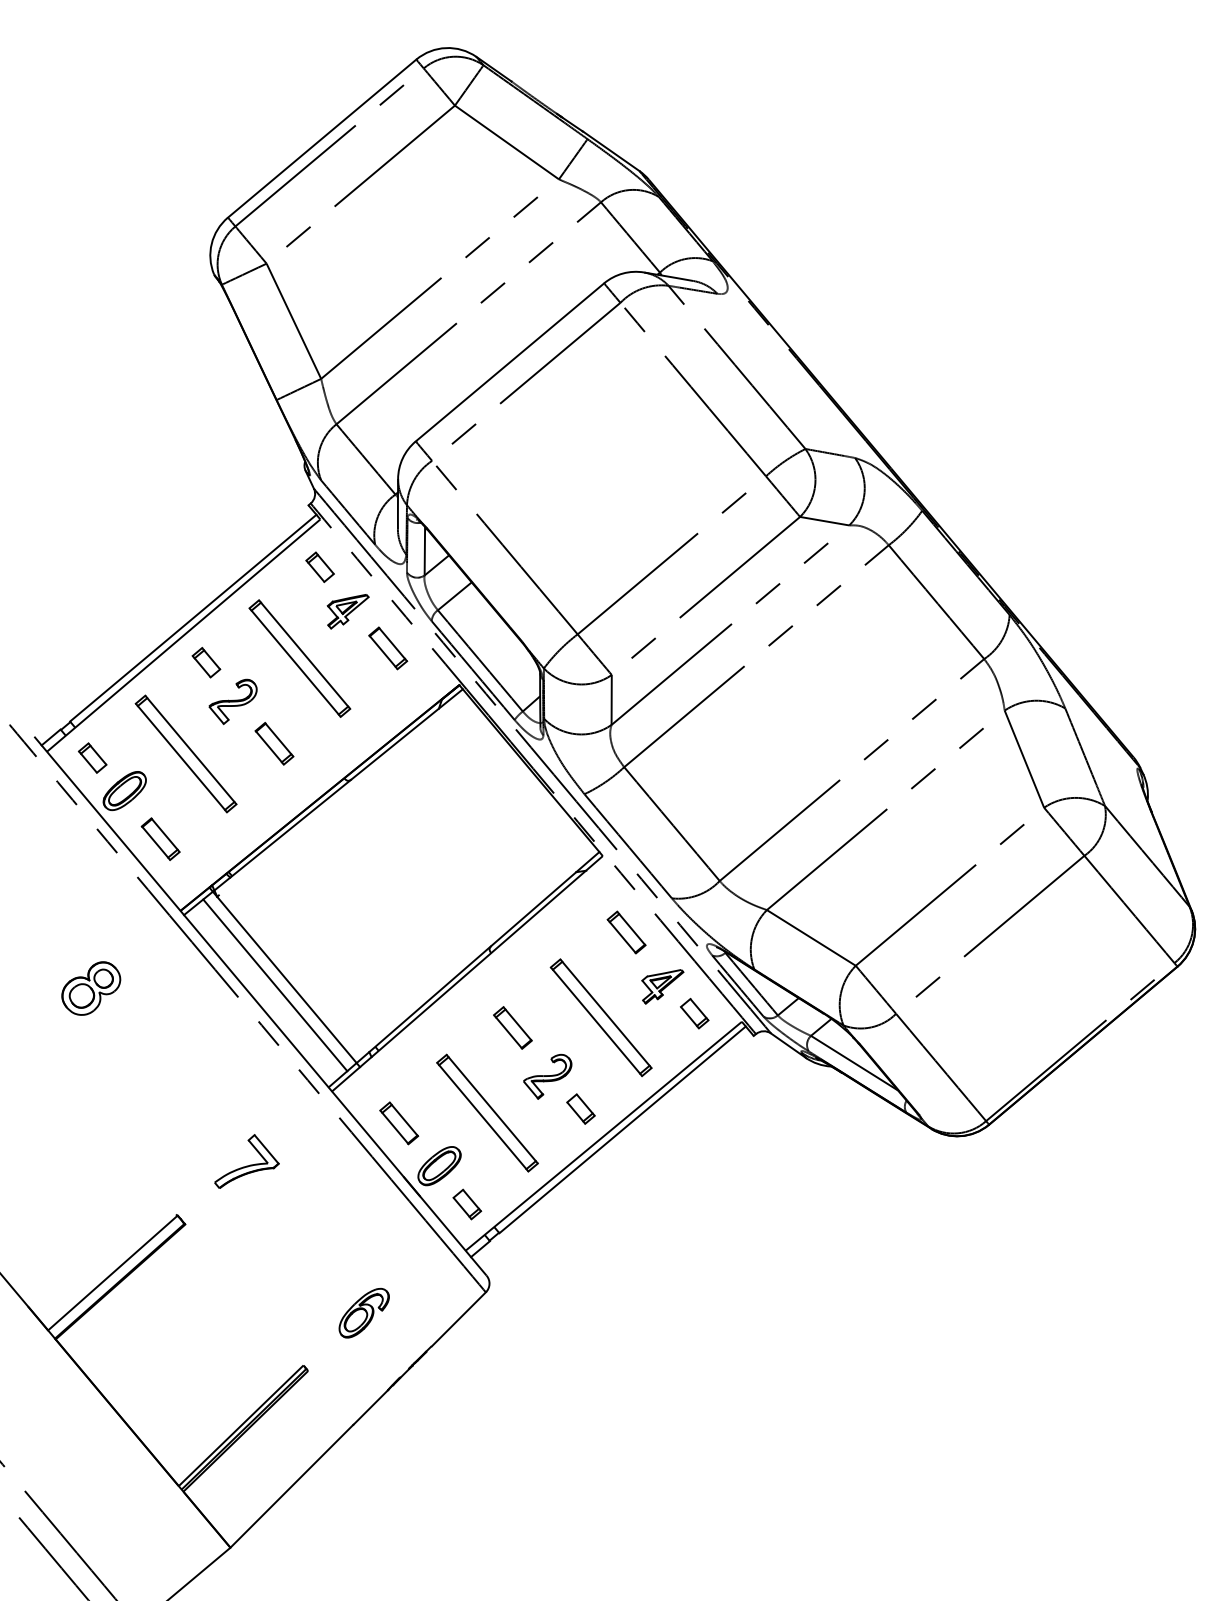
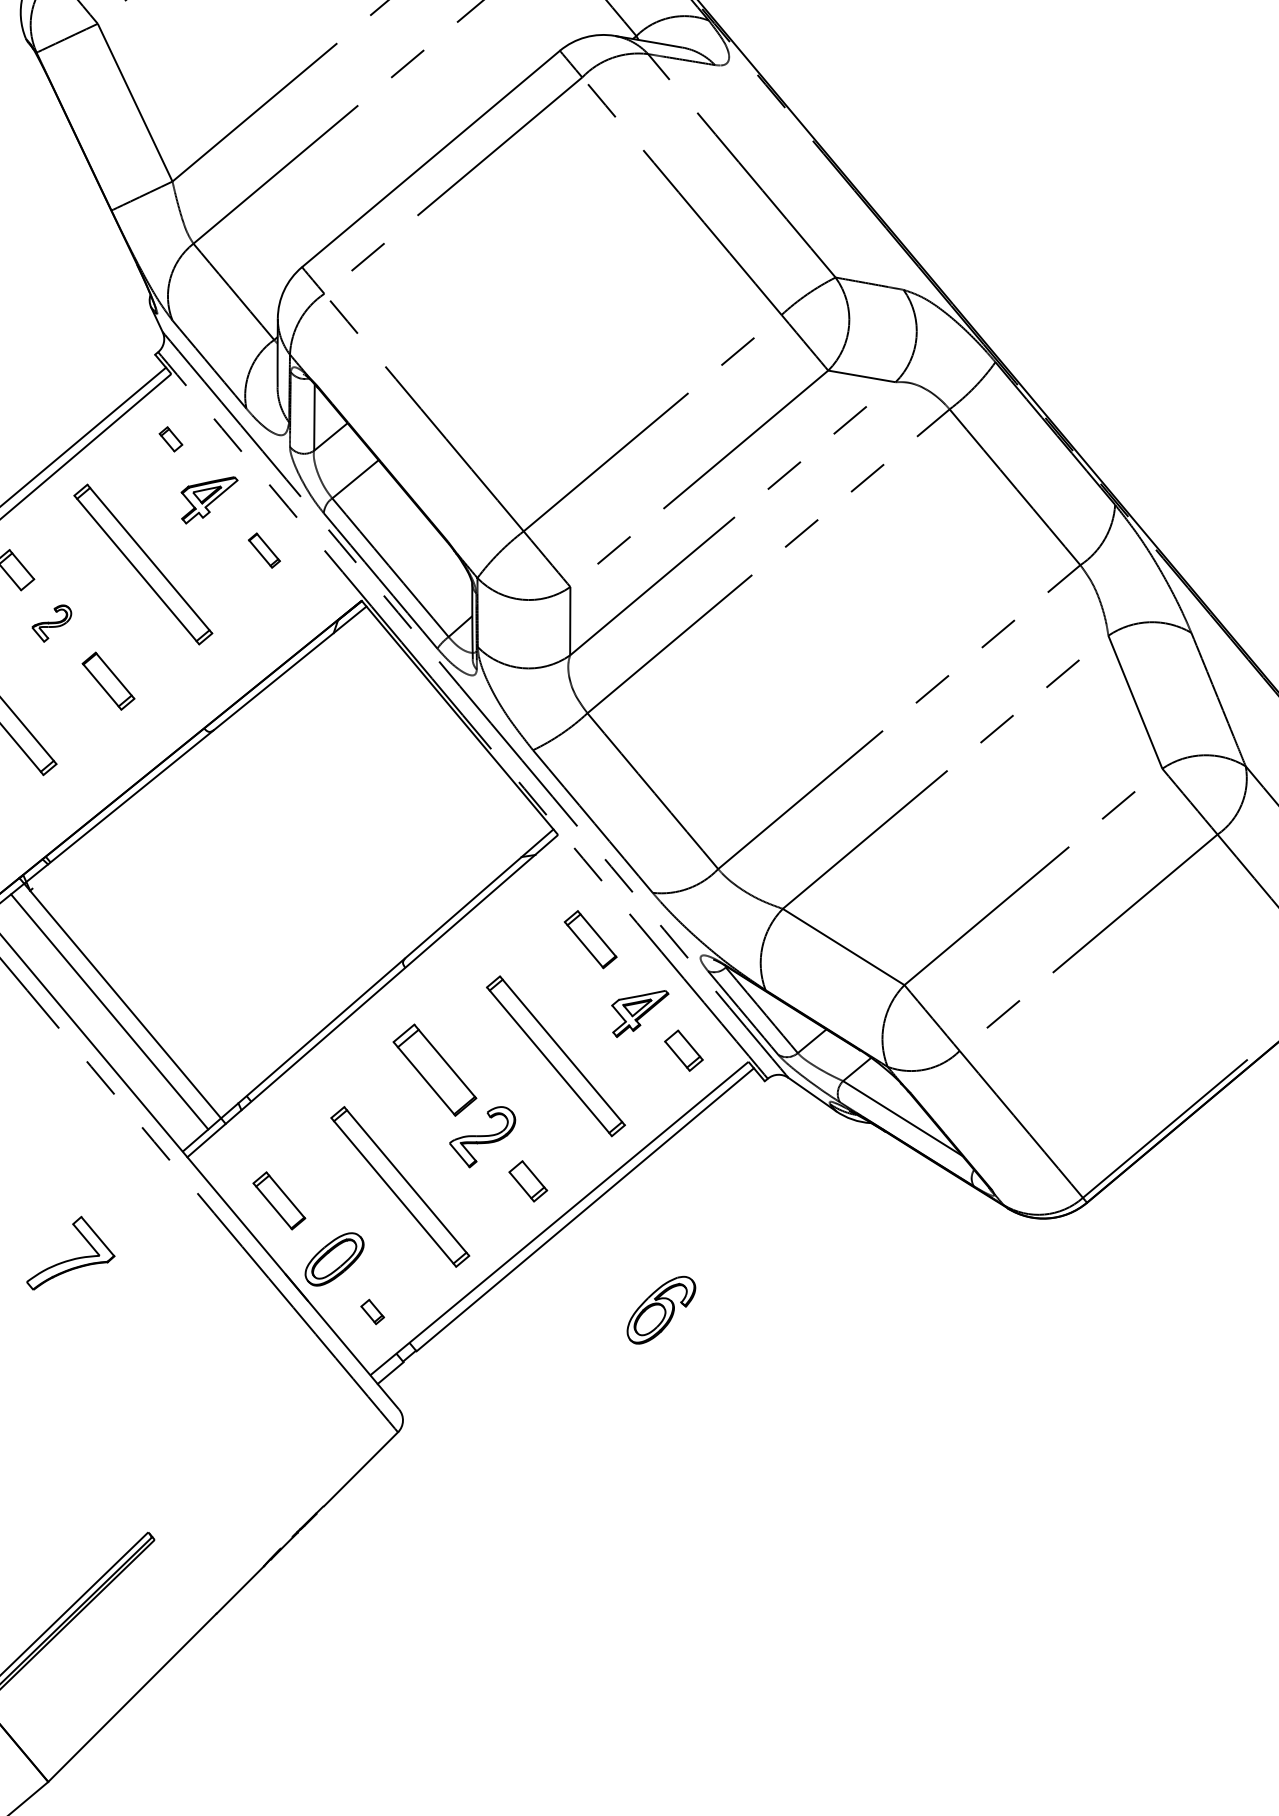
part: (319, 566) -> (170, 438), size x0.6
part: (388, 648) -> (264, 550), size x0.6
part: (232, 701) -> (51, 623), size x0.6
part: (512, 1027) -> (434, 1069), size x1.6
part: (467, 1204) -> (372, 1311), size x0.6
part: (363, 1312) -> (660, 1309), moved

